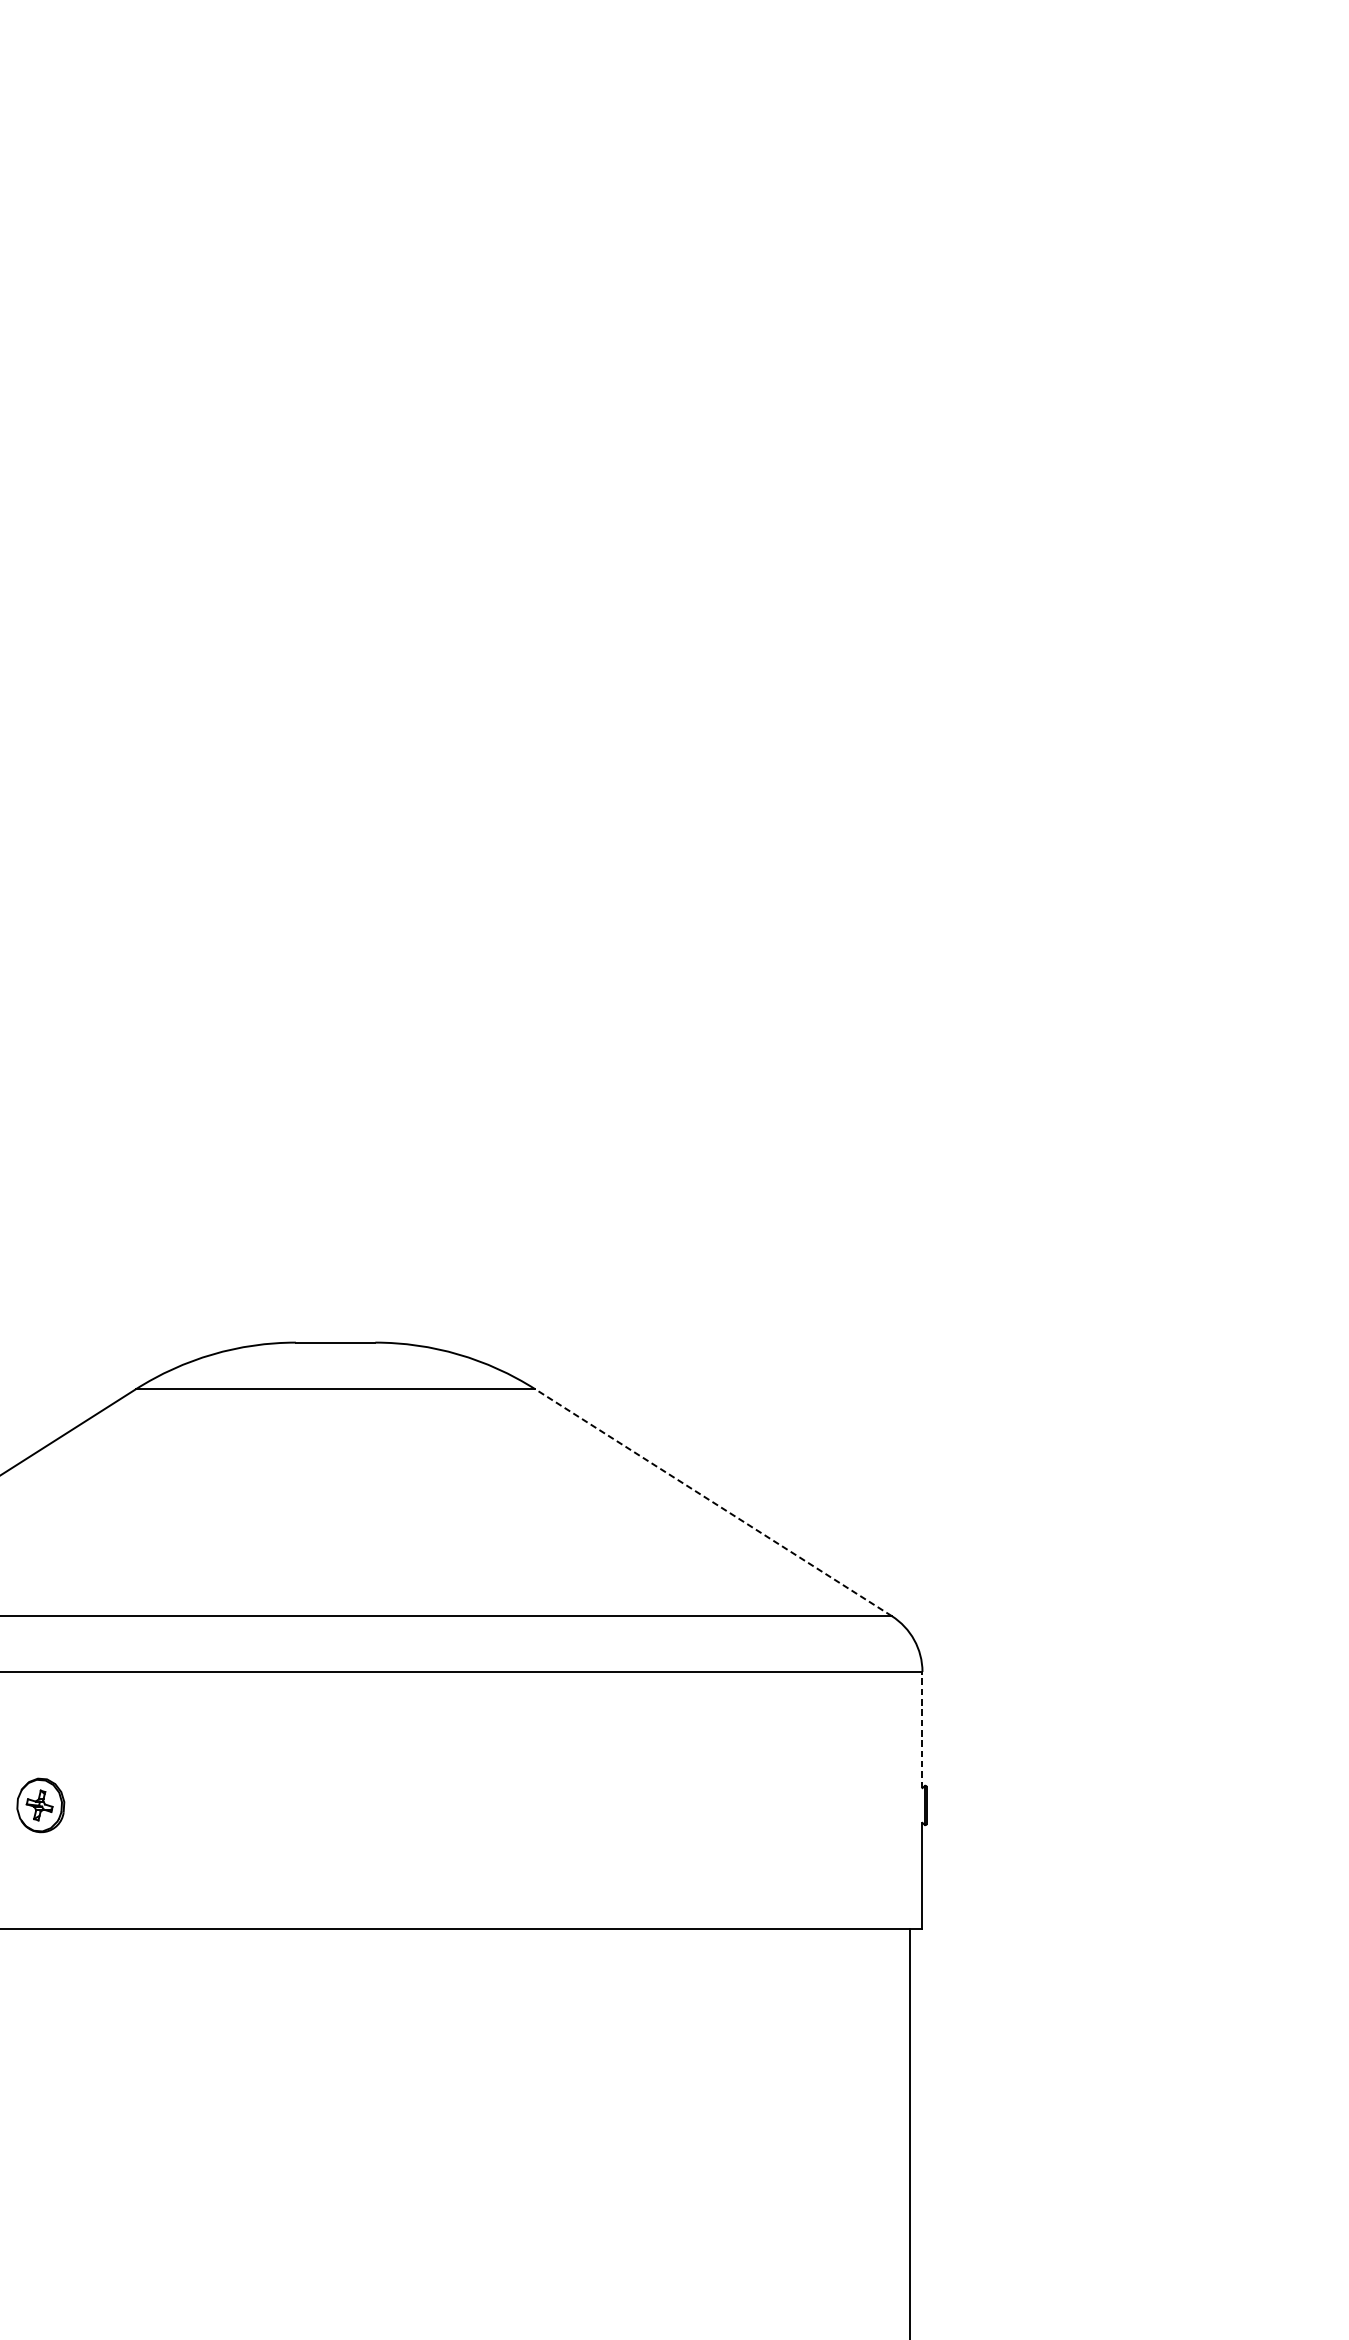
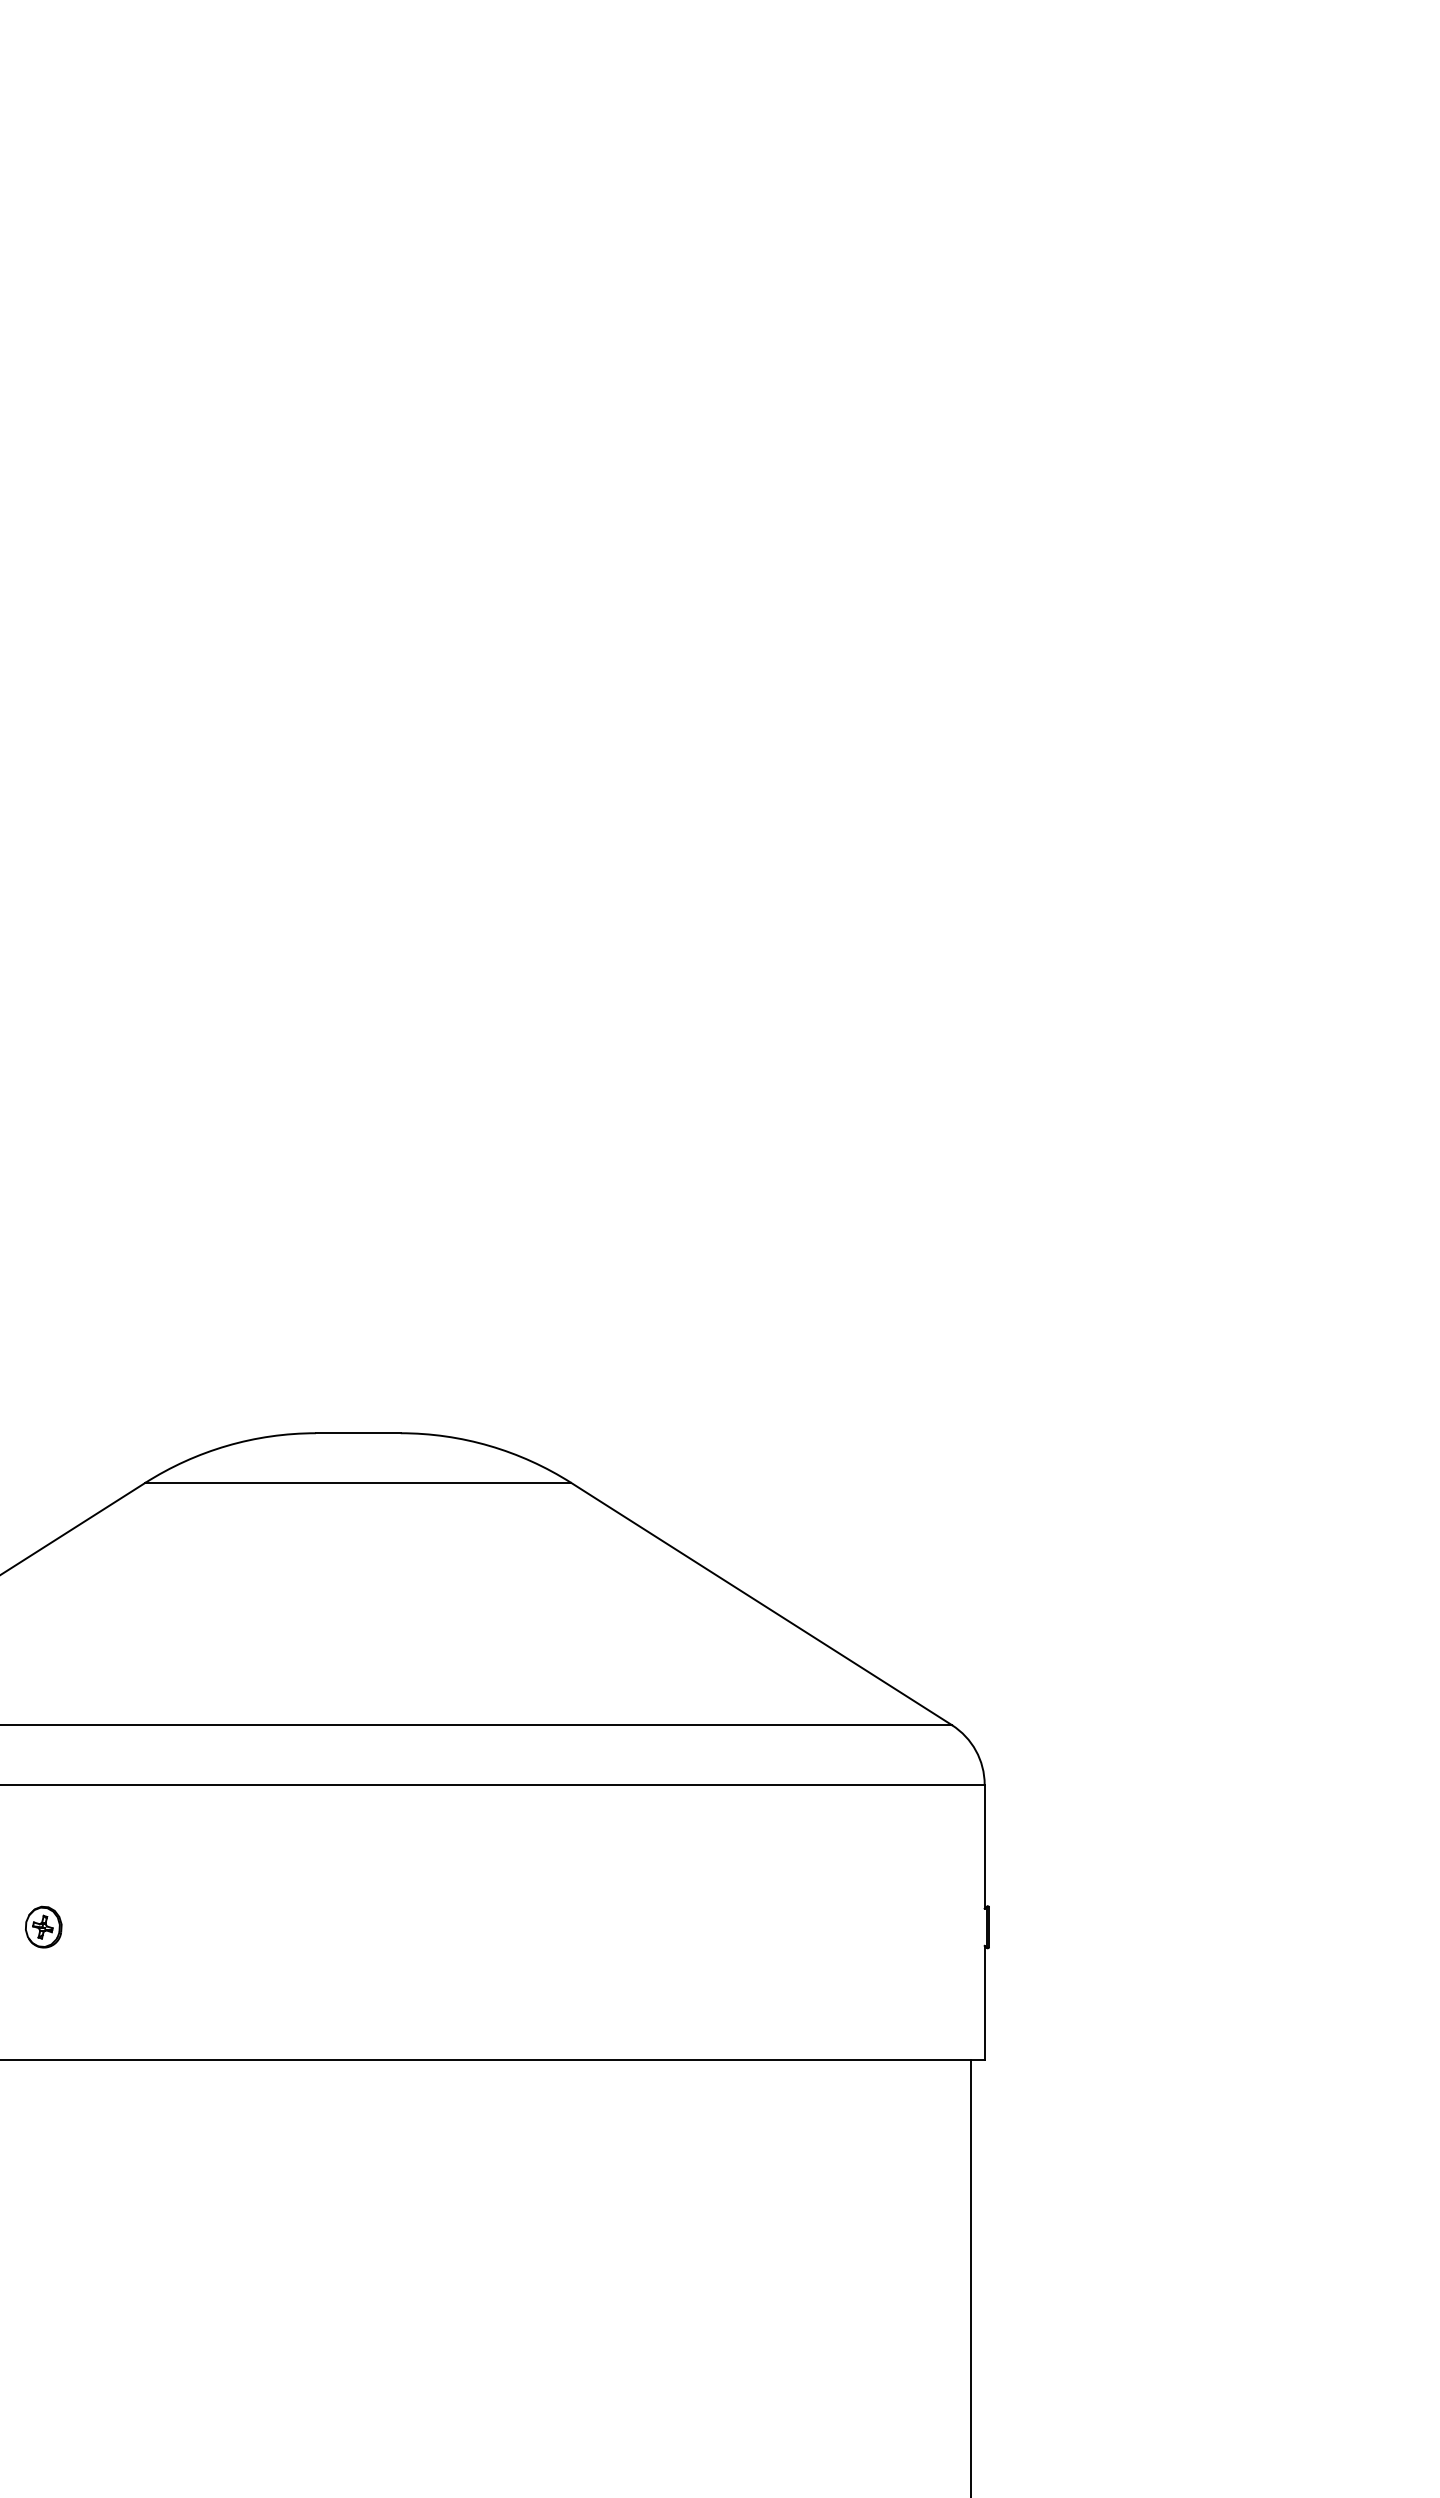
line: (713, 1503) -> (761, 1604), dashed -> solid
line: (922, 1729) -> (984, 1846), dashed -> solid
part: (40, 1804) -> (43, 1926), size x0.71

